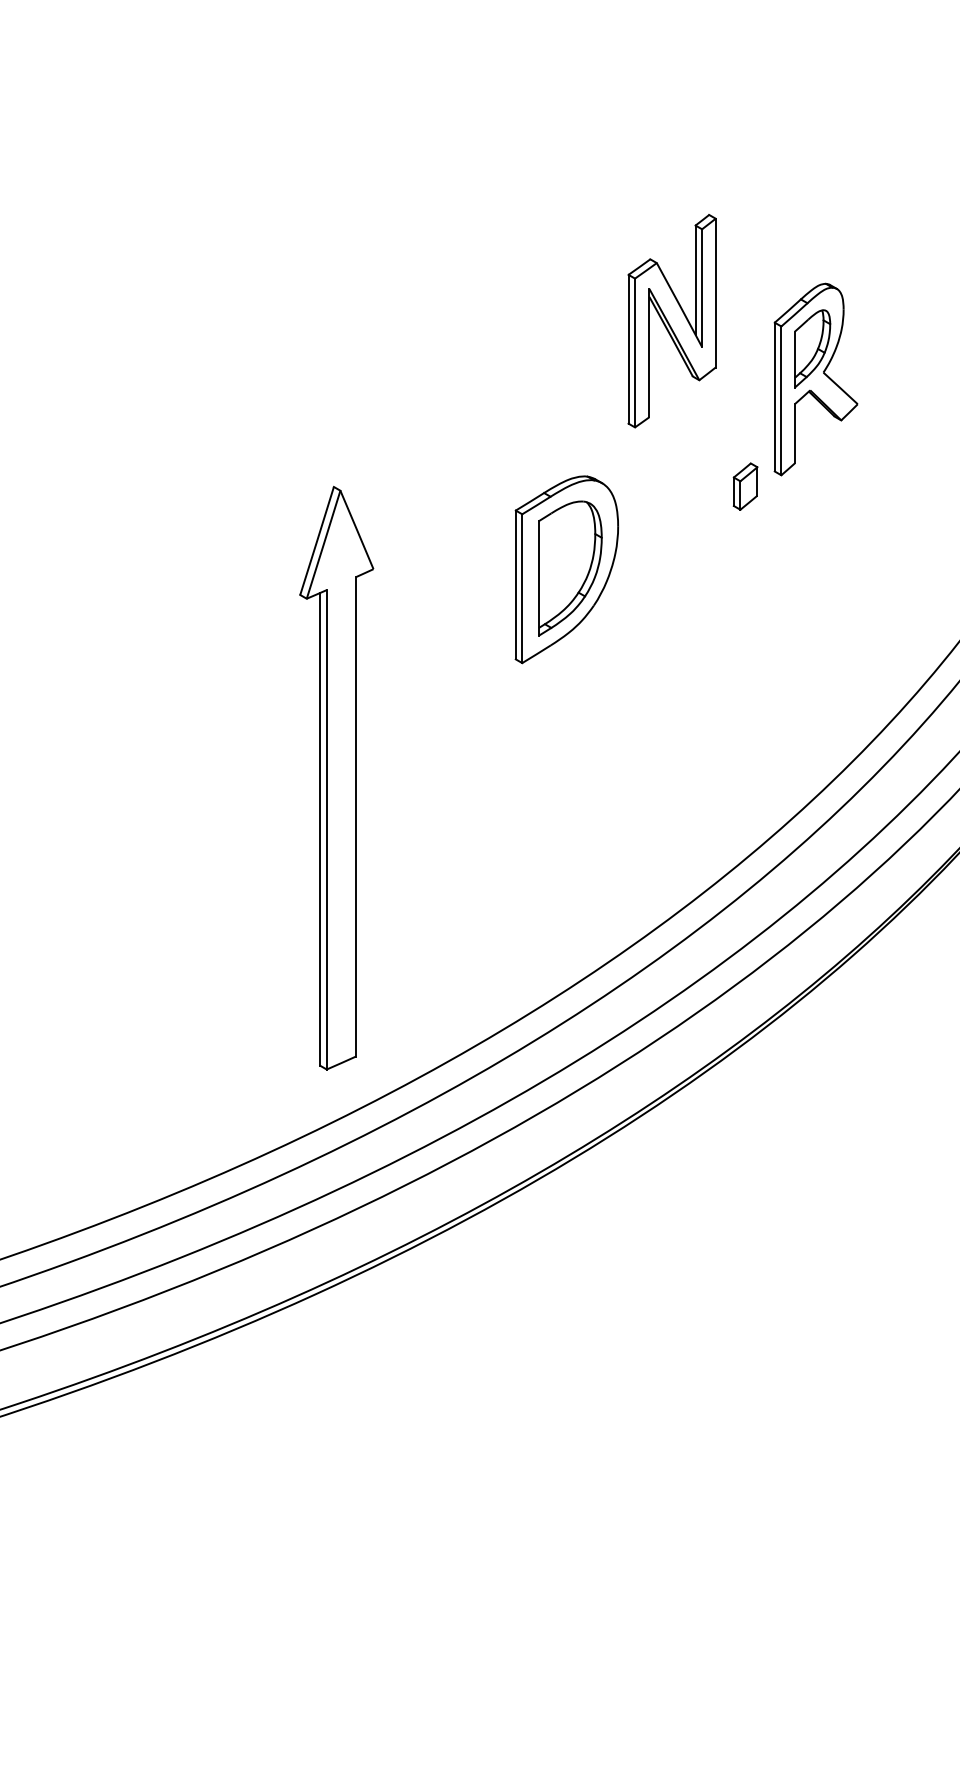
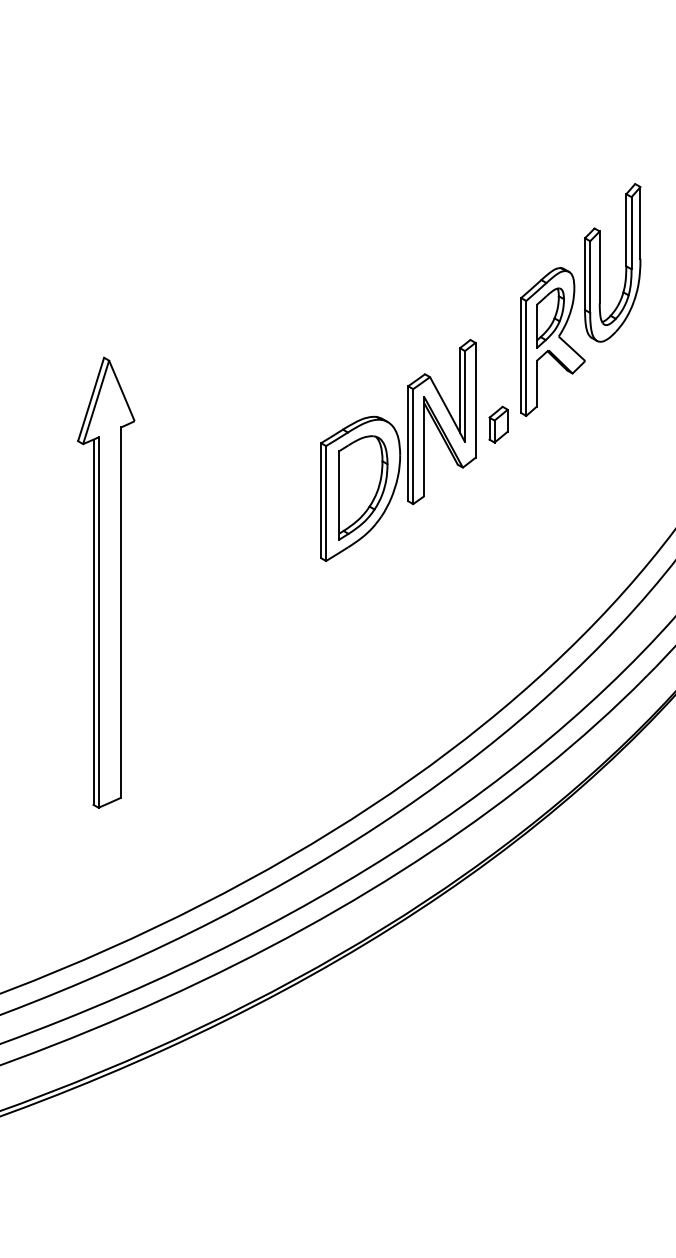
part: (877, 277) -> (600, 263), added
part: (671, 321) -> (441, 422), moved
part: (336, 777) -> (106, 582), moved

